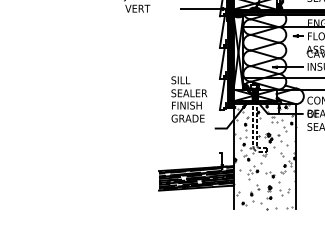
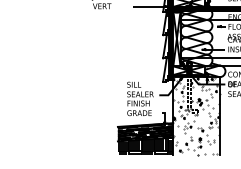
text: (188, 99) -> (139, 98), moved
hatch: (196, 196) -> (145, 145), added

